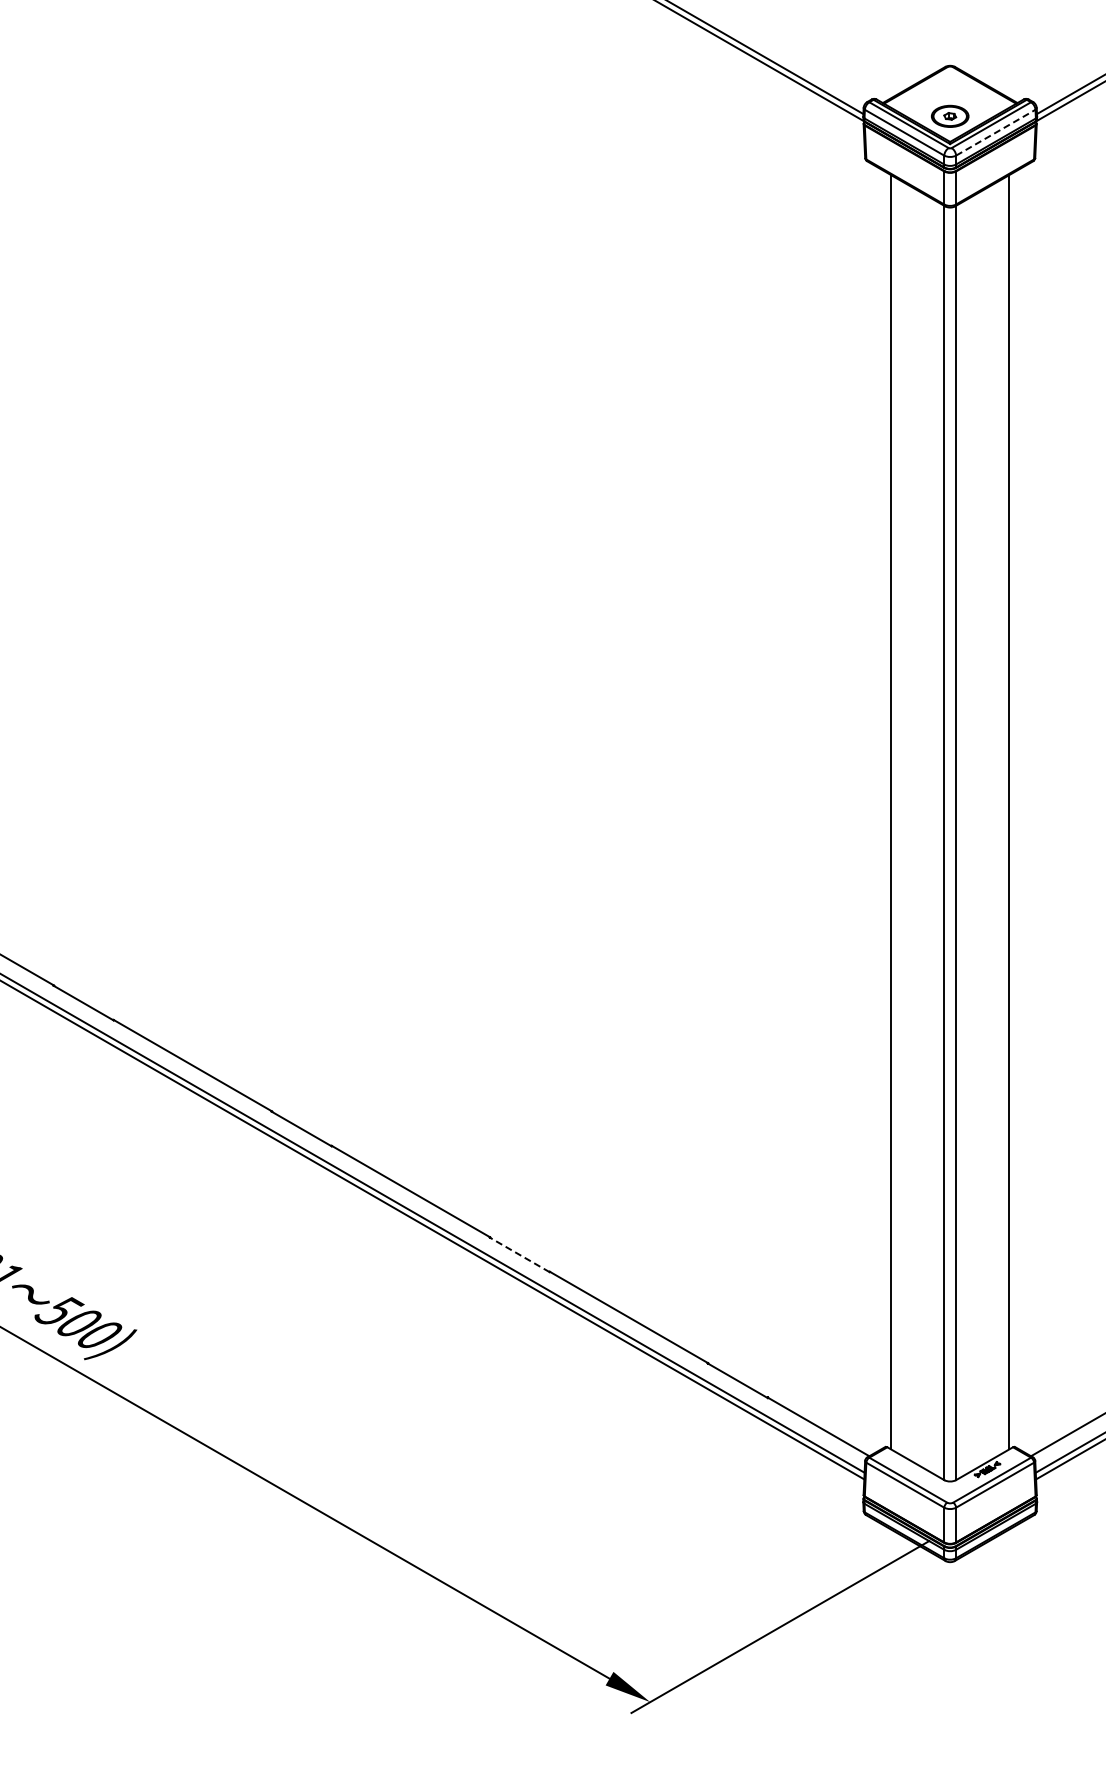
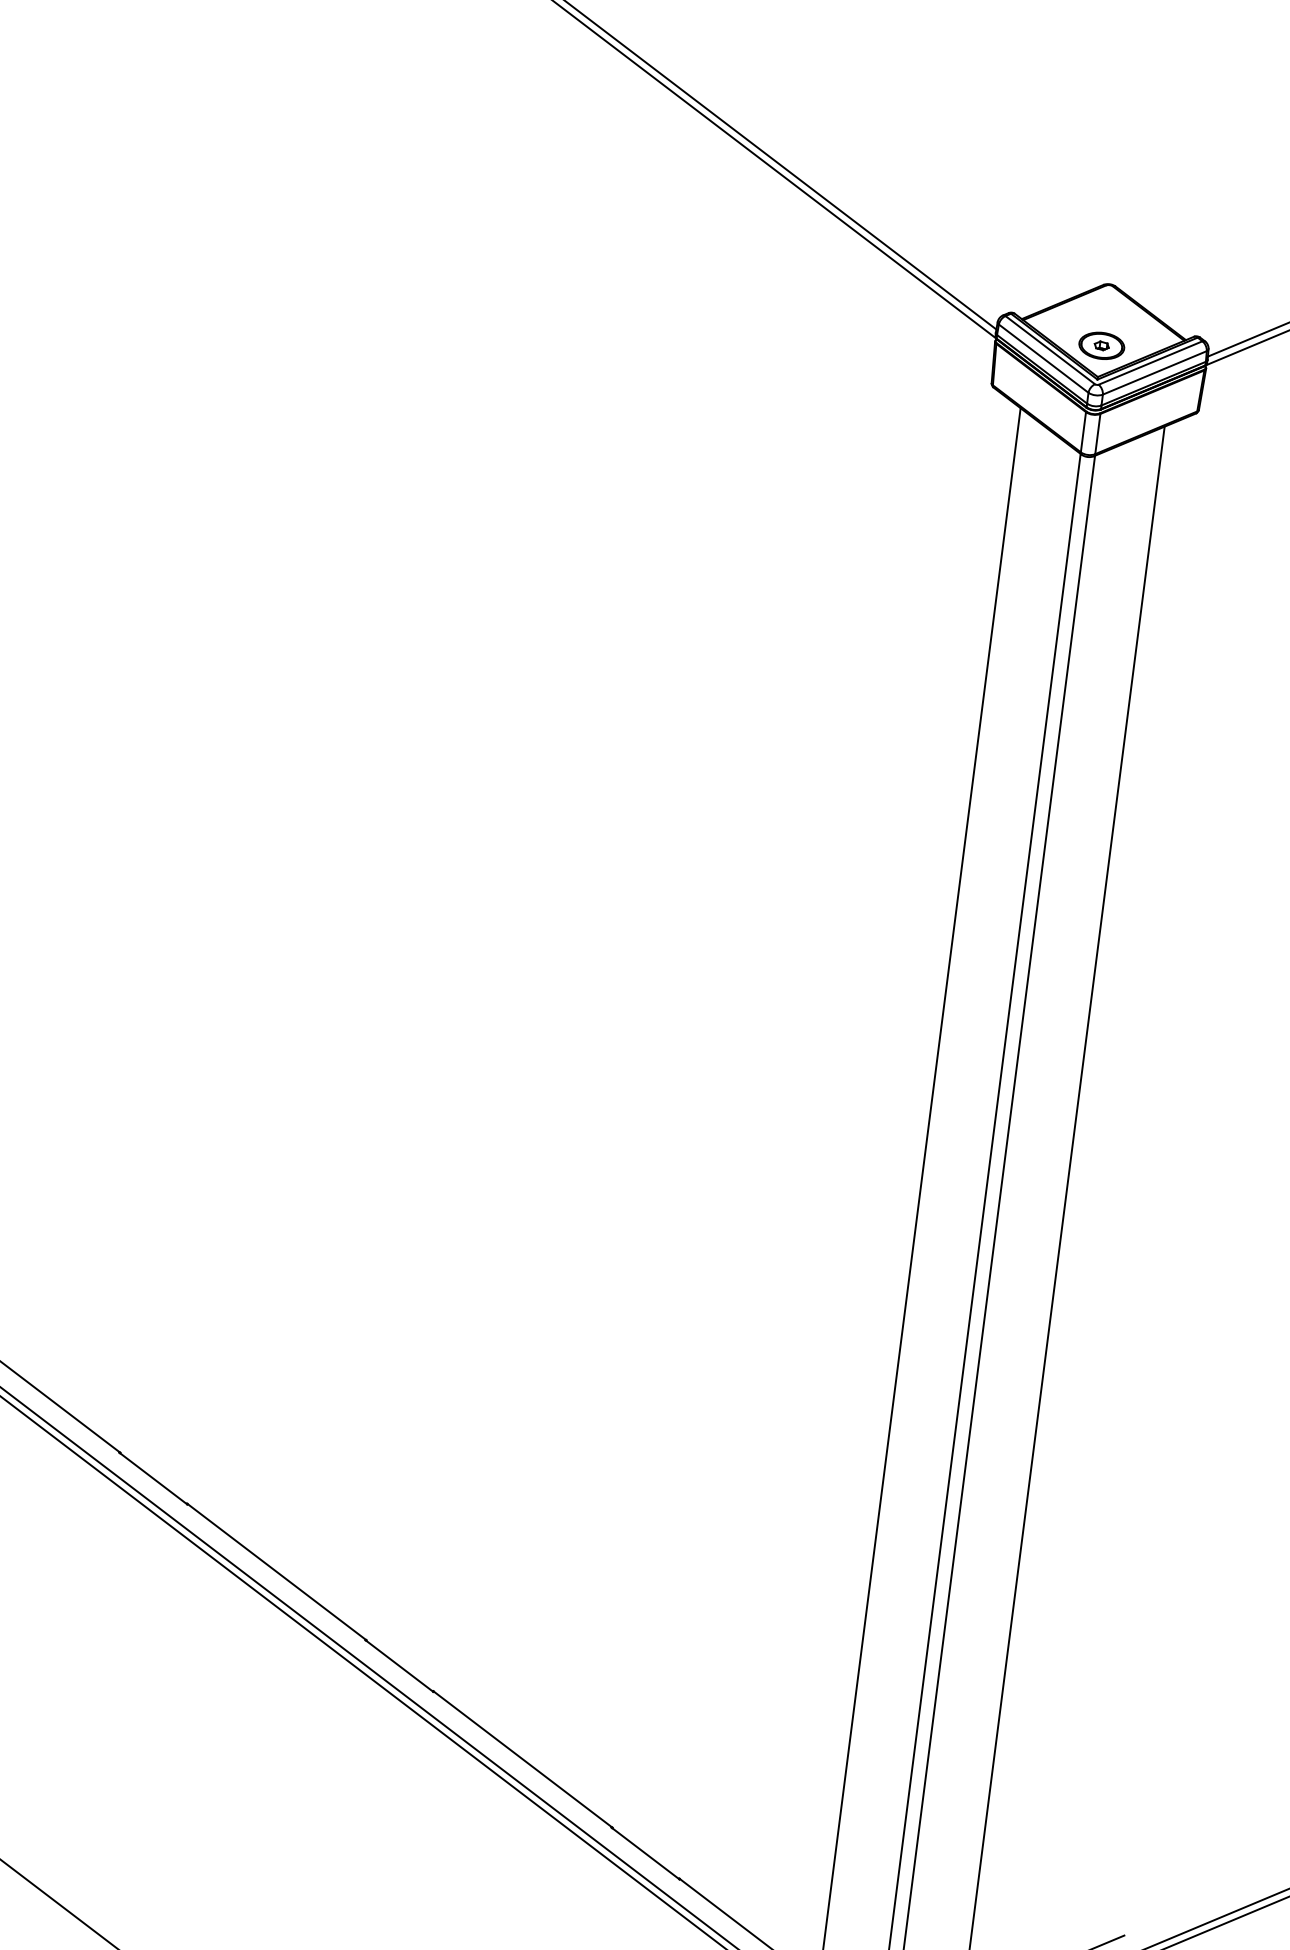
line: (995, 132) -> (1154, 372), dashed -> solid
line: (519, 1254) -> (399, 1665), dashed -> solid

